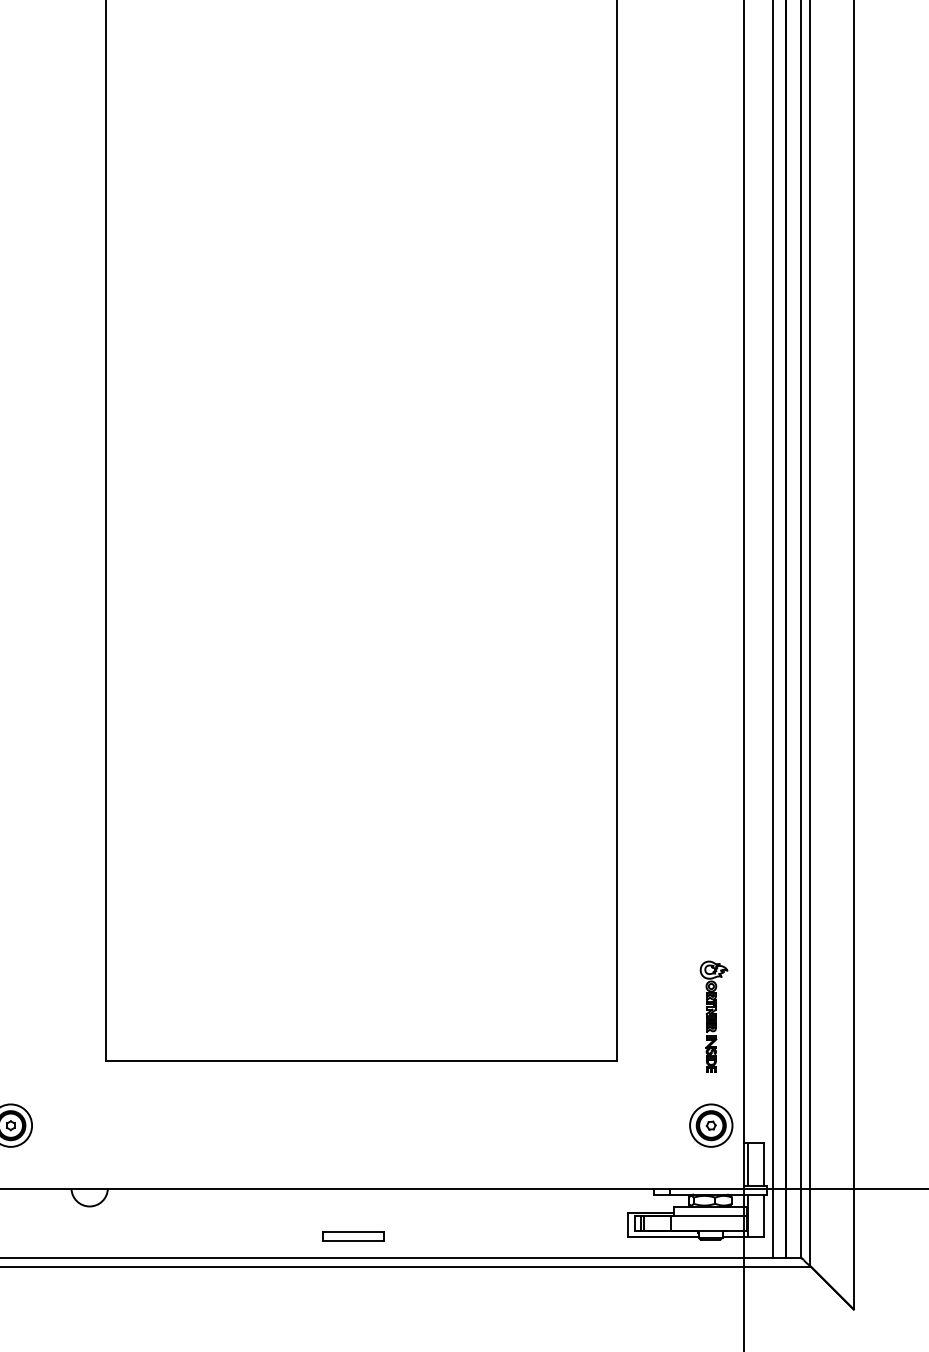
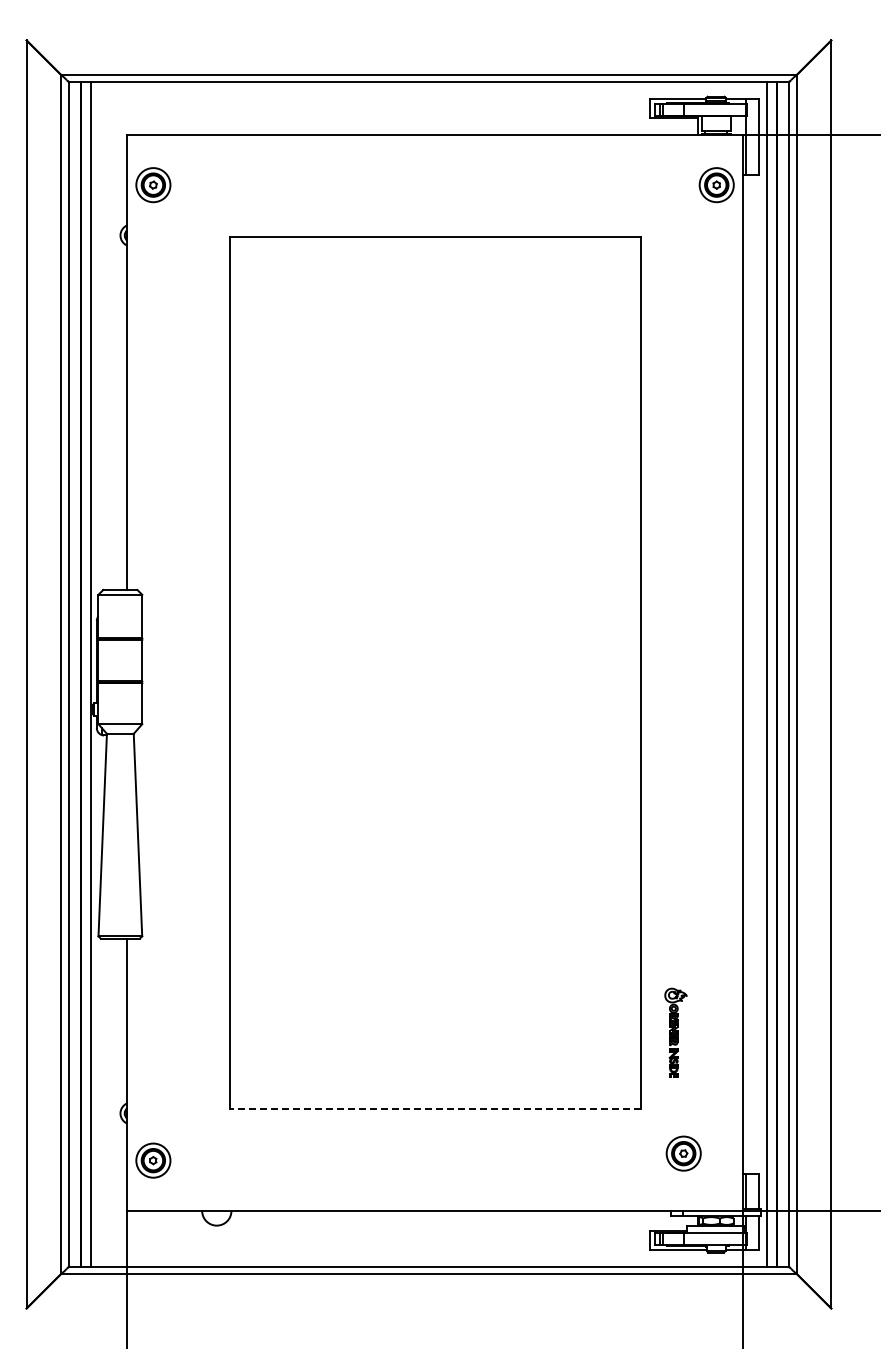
part: (713, 1016) -> (675, 1032), moved
line: (360, 1060) -> (434, 1108), solid -> dashed
part: (710, 1125) -> (683, 1153), moved
part: (352, 1236) -> (428, 1249), removed

